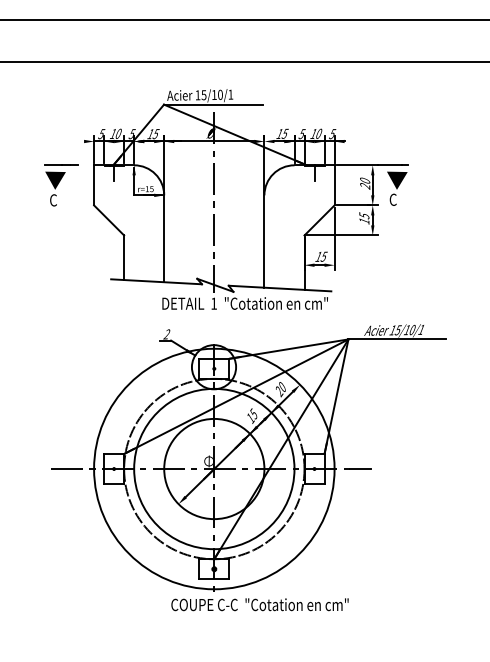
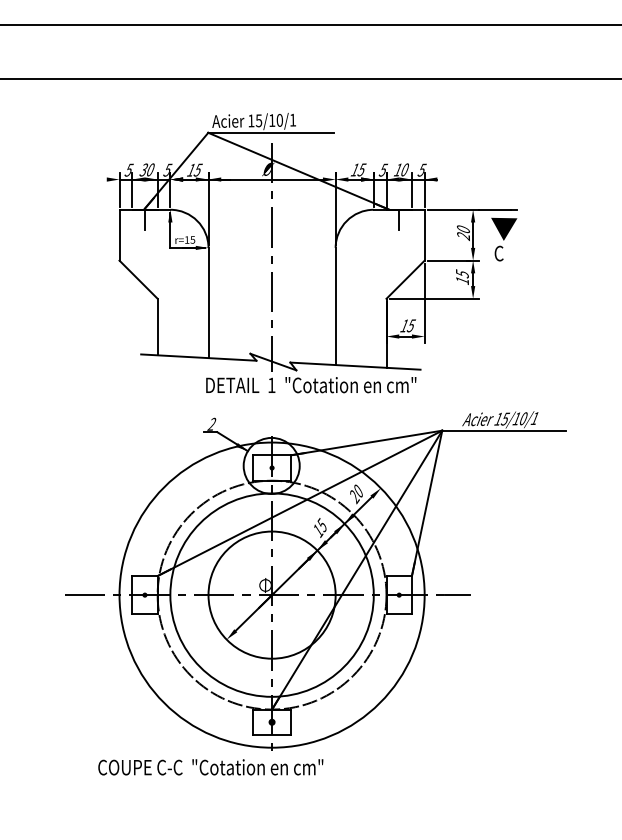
text: (112, 133) -> (142, 169), 10 -> 30
part: (61, 185) -> (78, 235), removed
text: (259, 604) -> (210, 767), moved

